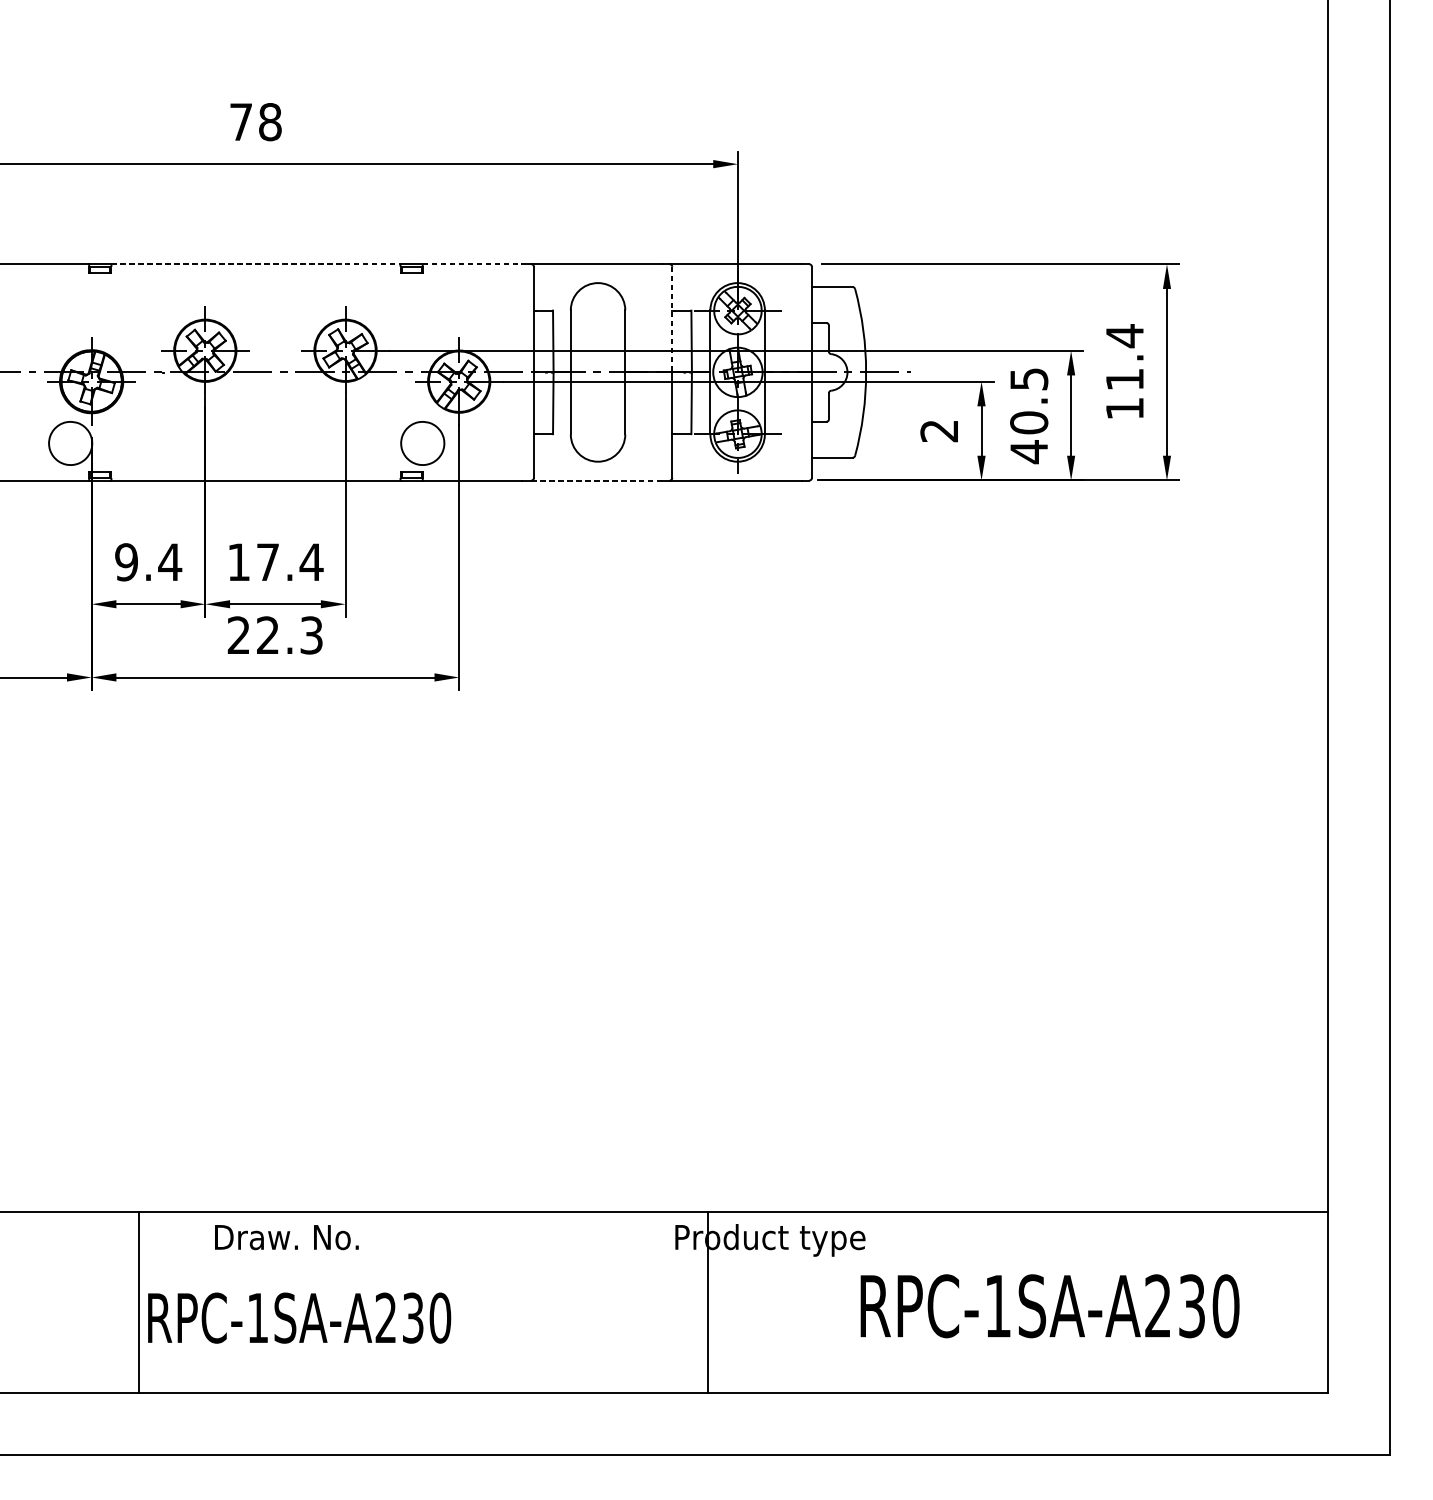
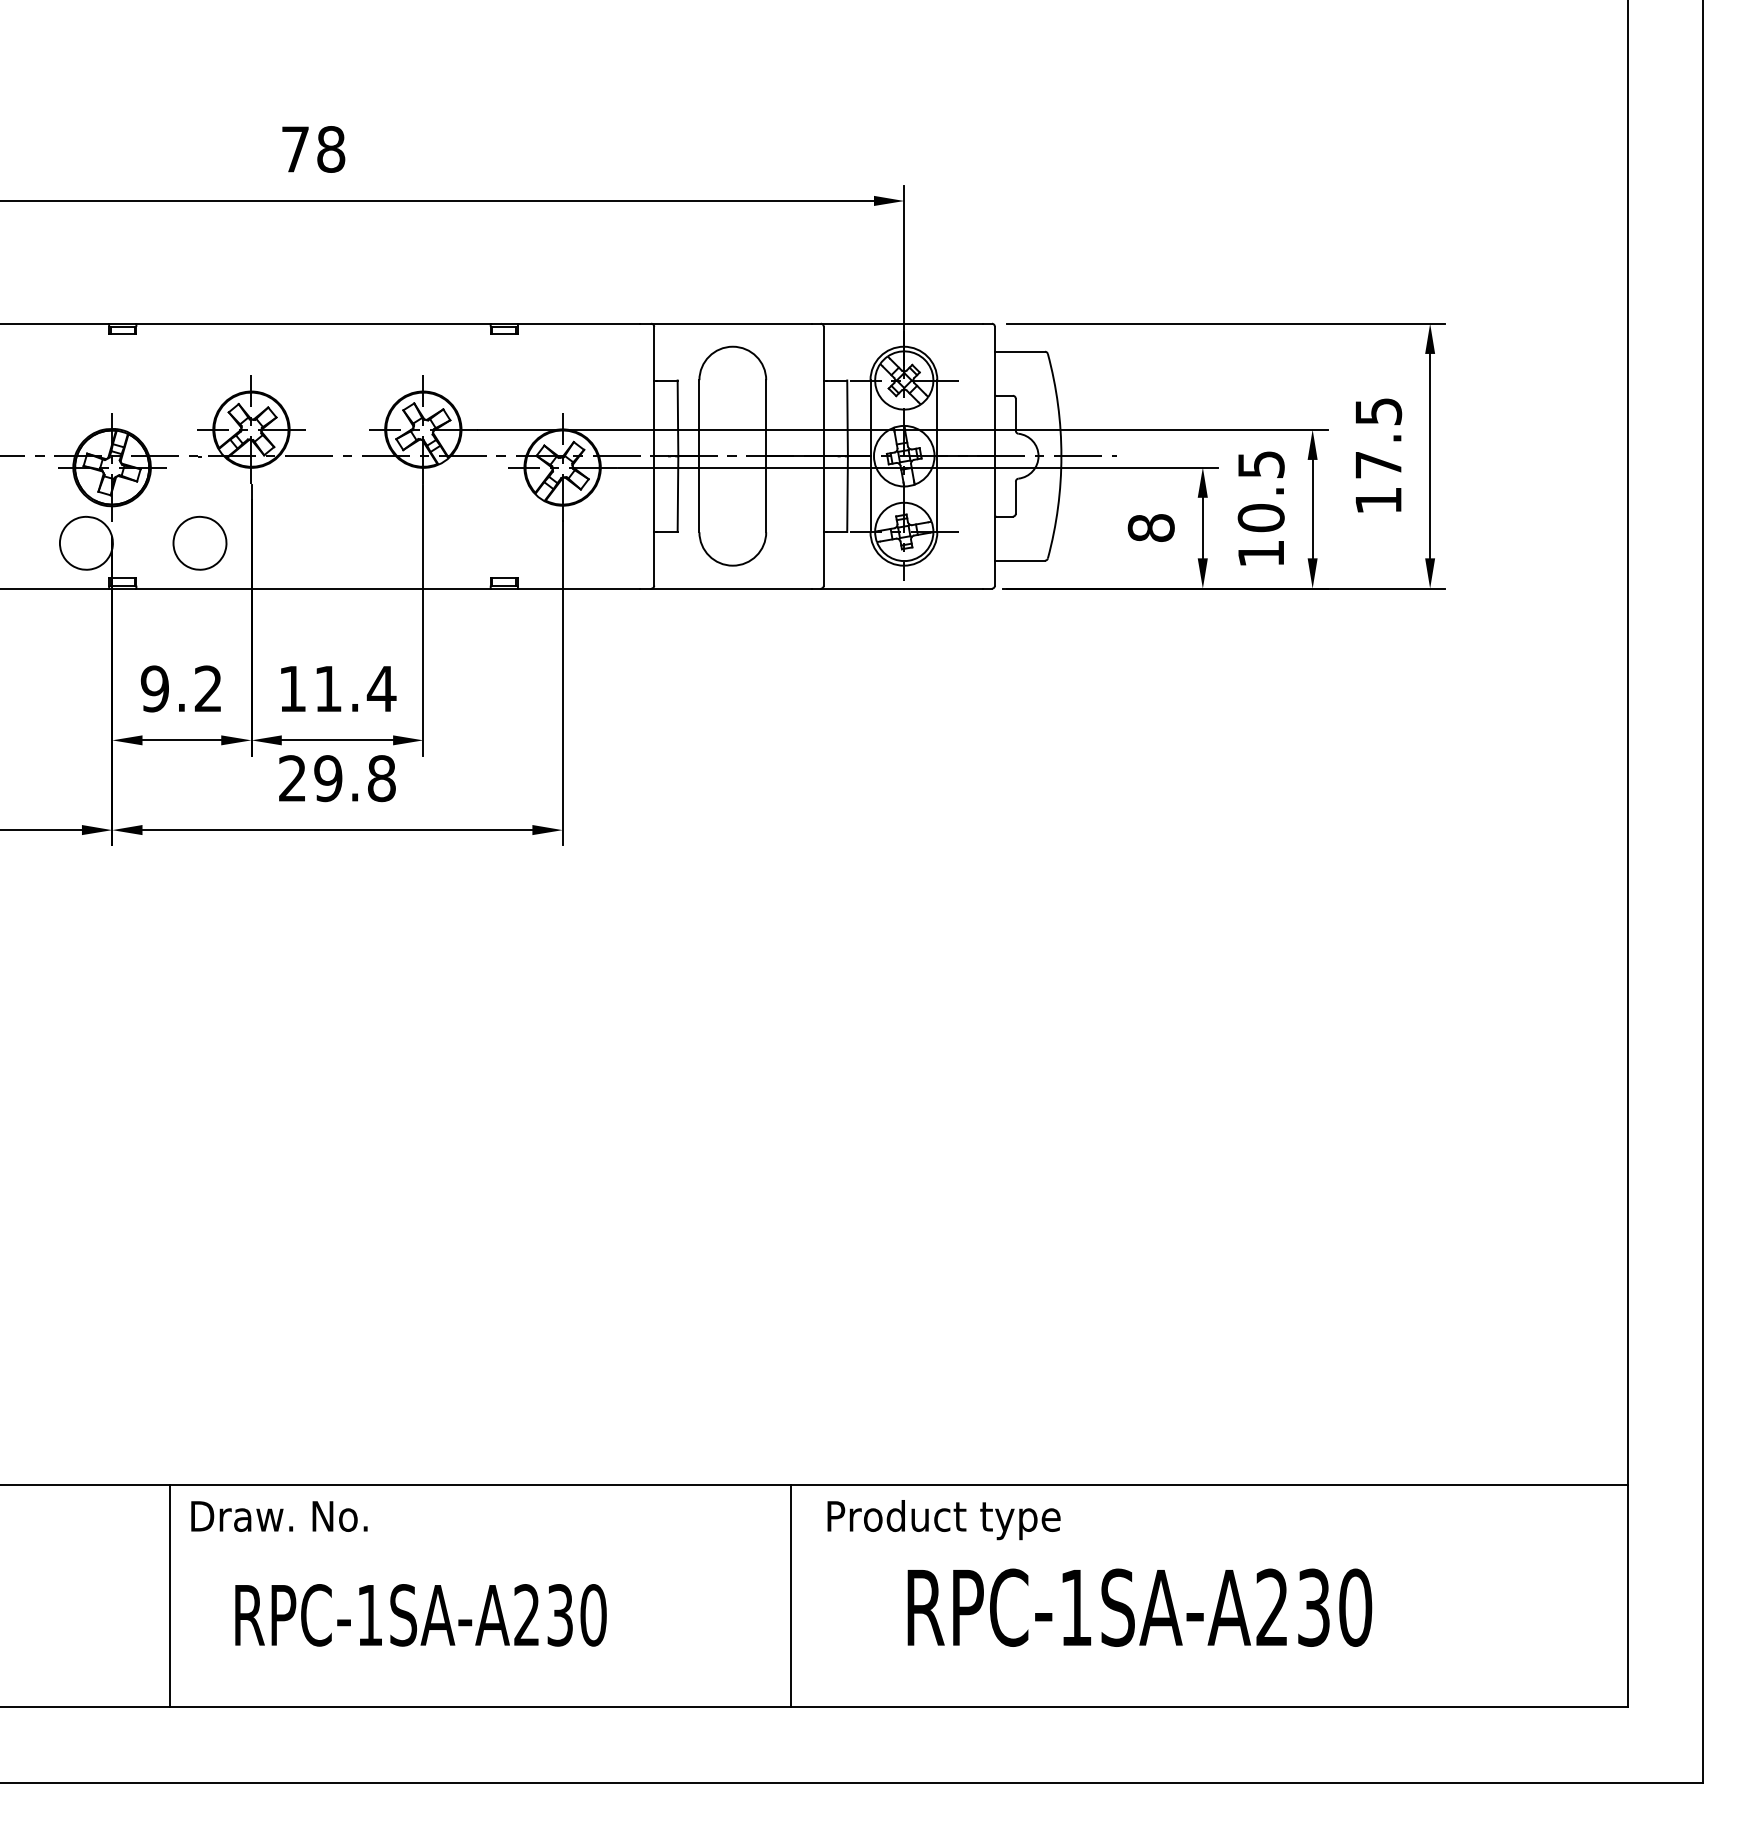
line: (256, 264) -> (314, 323), dashed -> solid
line: (472, 264) -> (579, 323), dashed -> solid
line: (672, 319) -> (823, 391), dashed -> solid
text: (1124, 357) -> (1378, 437), 11.4 -> 17.5
text: (938, 430) -> (1150, 527), 2 -> 8
part: (422, 442) -> (199, 542), moved
text: (1028, 451) -> (1260, 553), 40.5 -> 10.5
line: (596, 480) -> (730, 588), dashed -> solid
text: (170, 561) -> (208, 688), 9.4 -> 9.2
text: (268, 561) -> (328, 688), 17.4 -> 11.4
text: (289, 635) -> (354, 778), 22.3 -> 29.8
text: (286, 1237) -> (279, 1516), moved
line: (707, 1301) -> (790, 1595), moved
text: (1049, 1306) -> (1139, 1607), moved
text: (299, 1318) -> (420, 1615), moved

